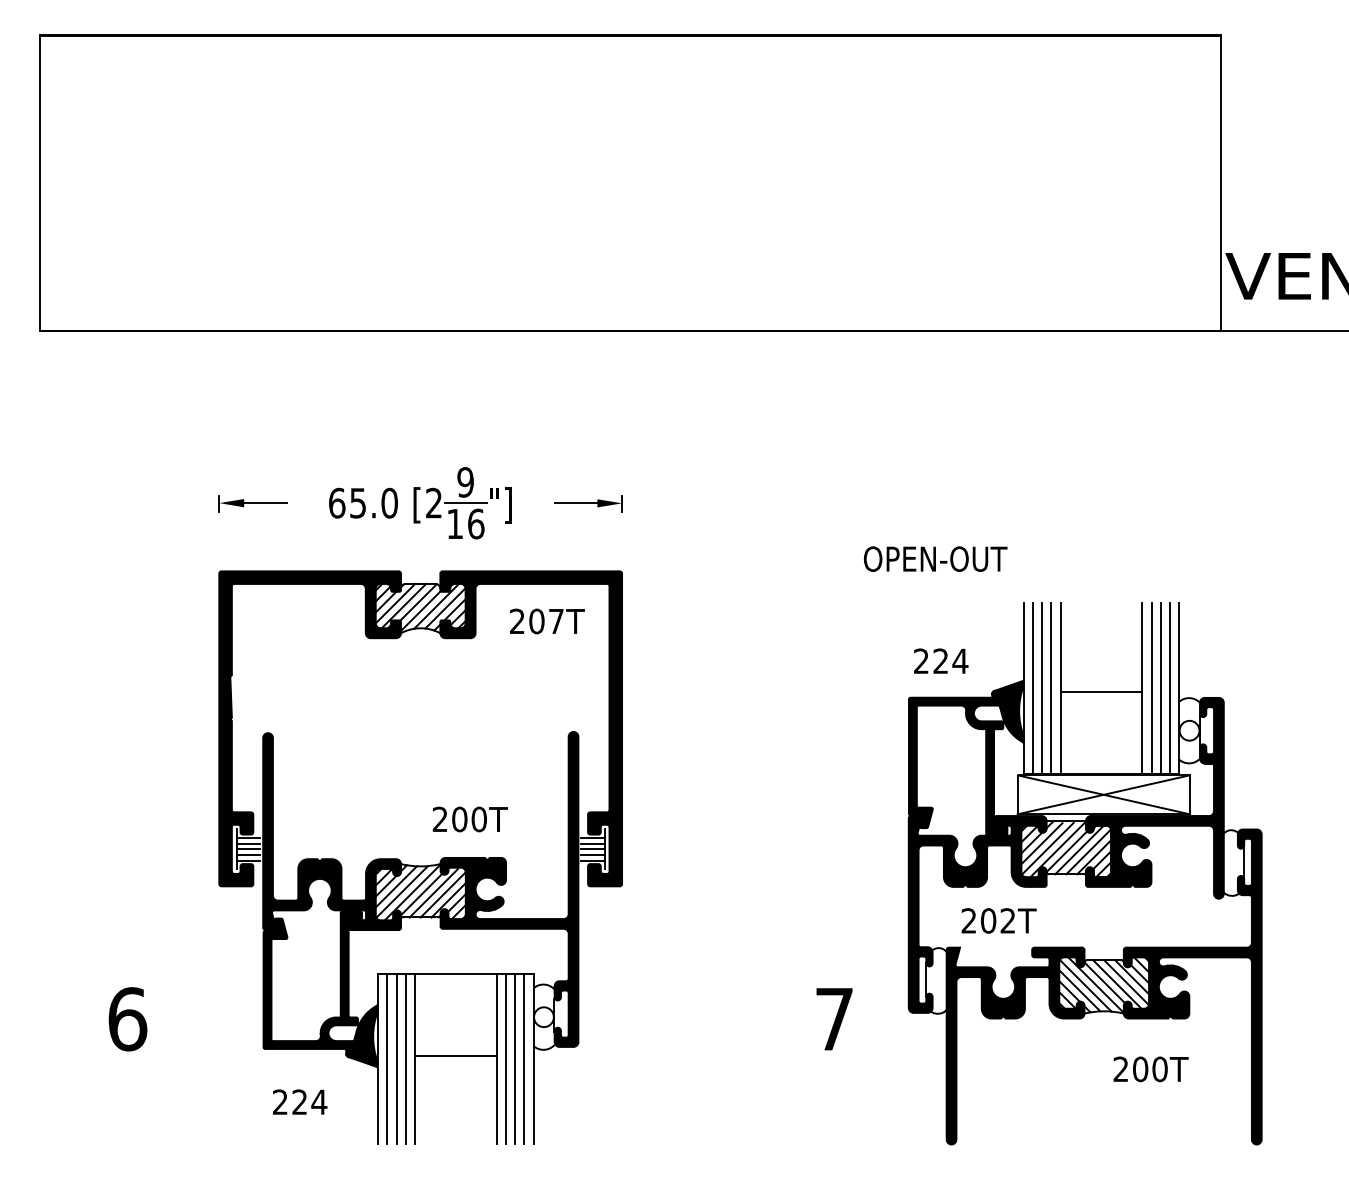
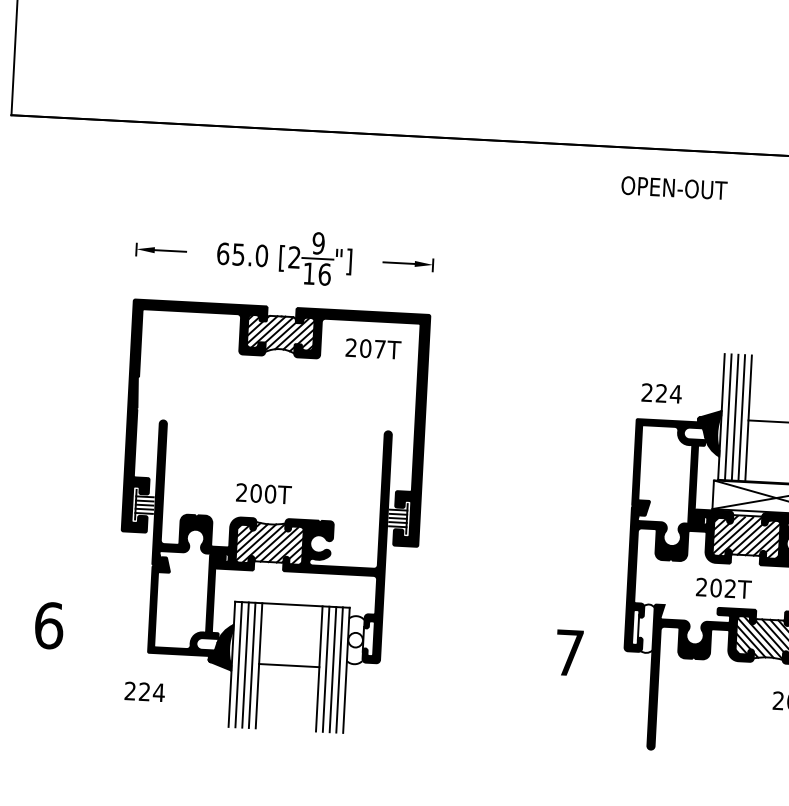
text: (935, 558) -> (674, 187), moved
text: (469, 819) -> (263, 493), moved
text: (998, 920) -> (723, 588), moved
text: (300, 1101) -> (145, 691), moved

